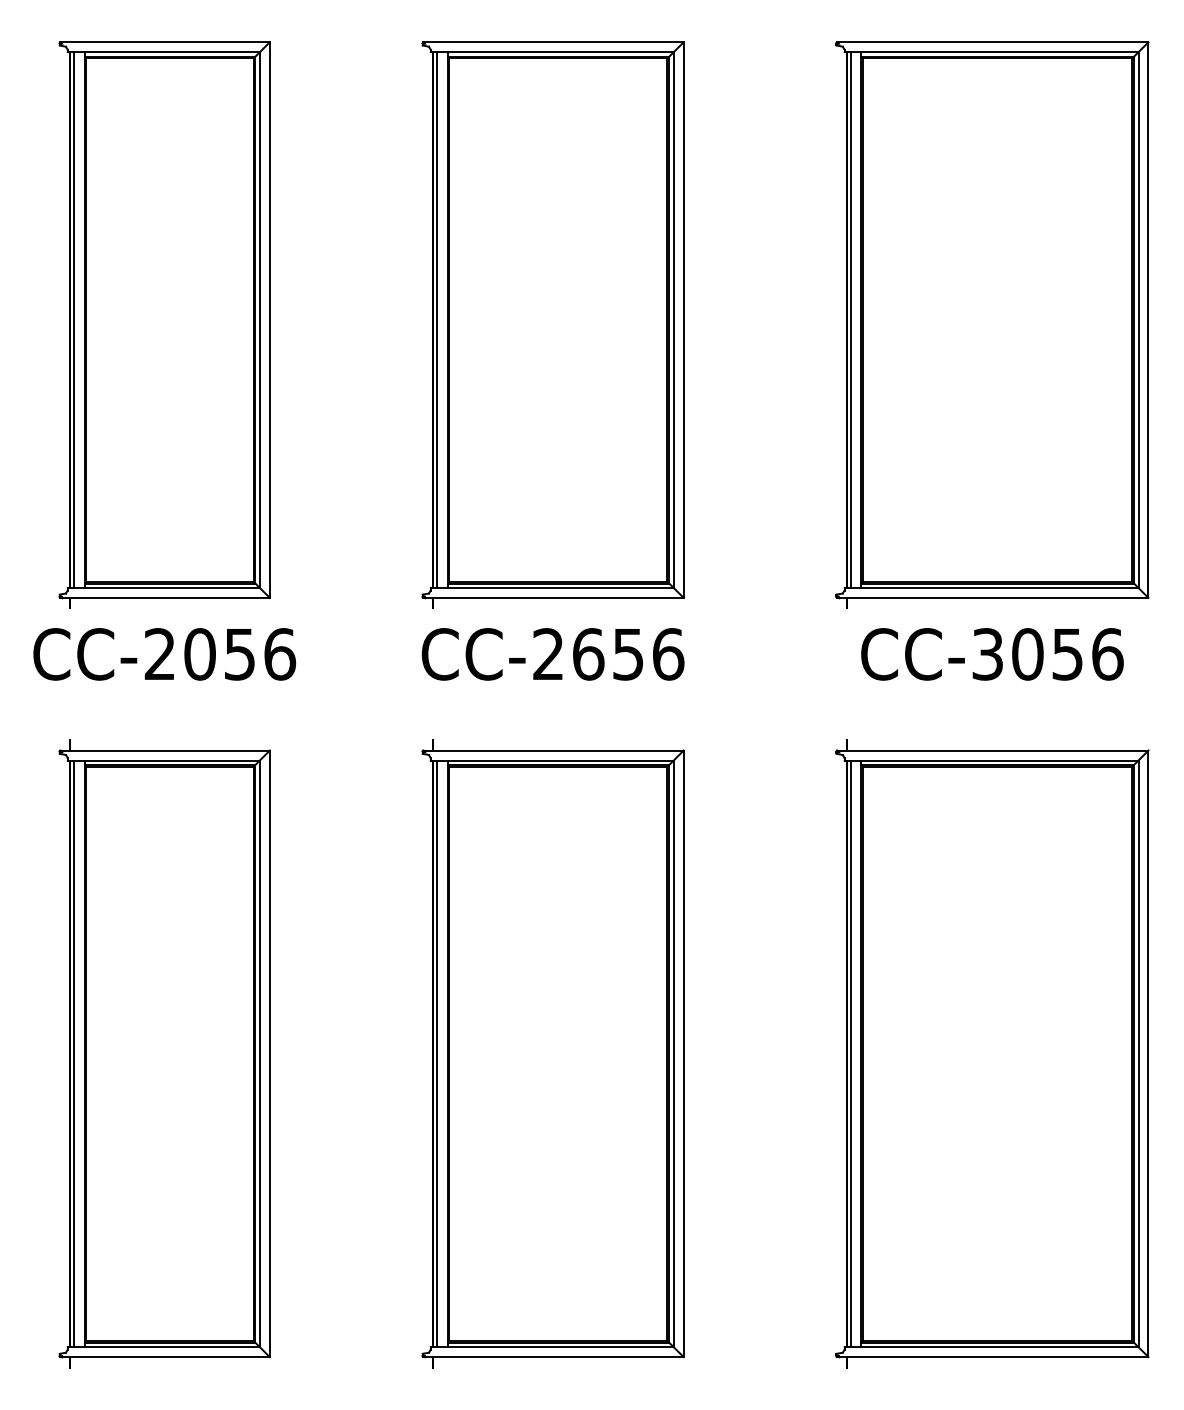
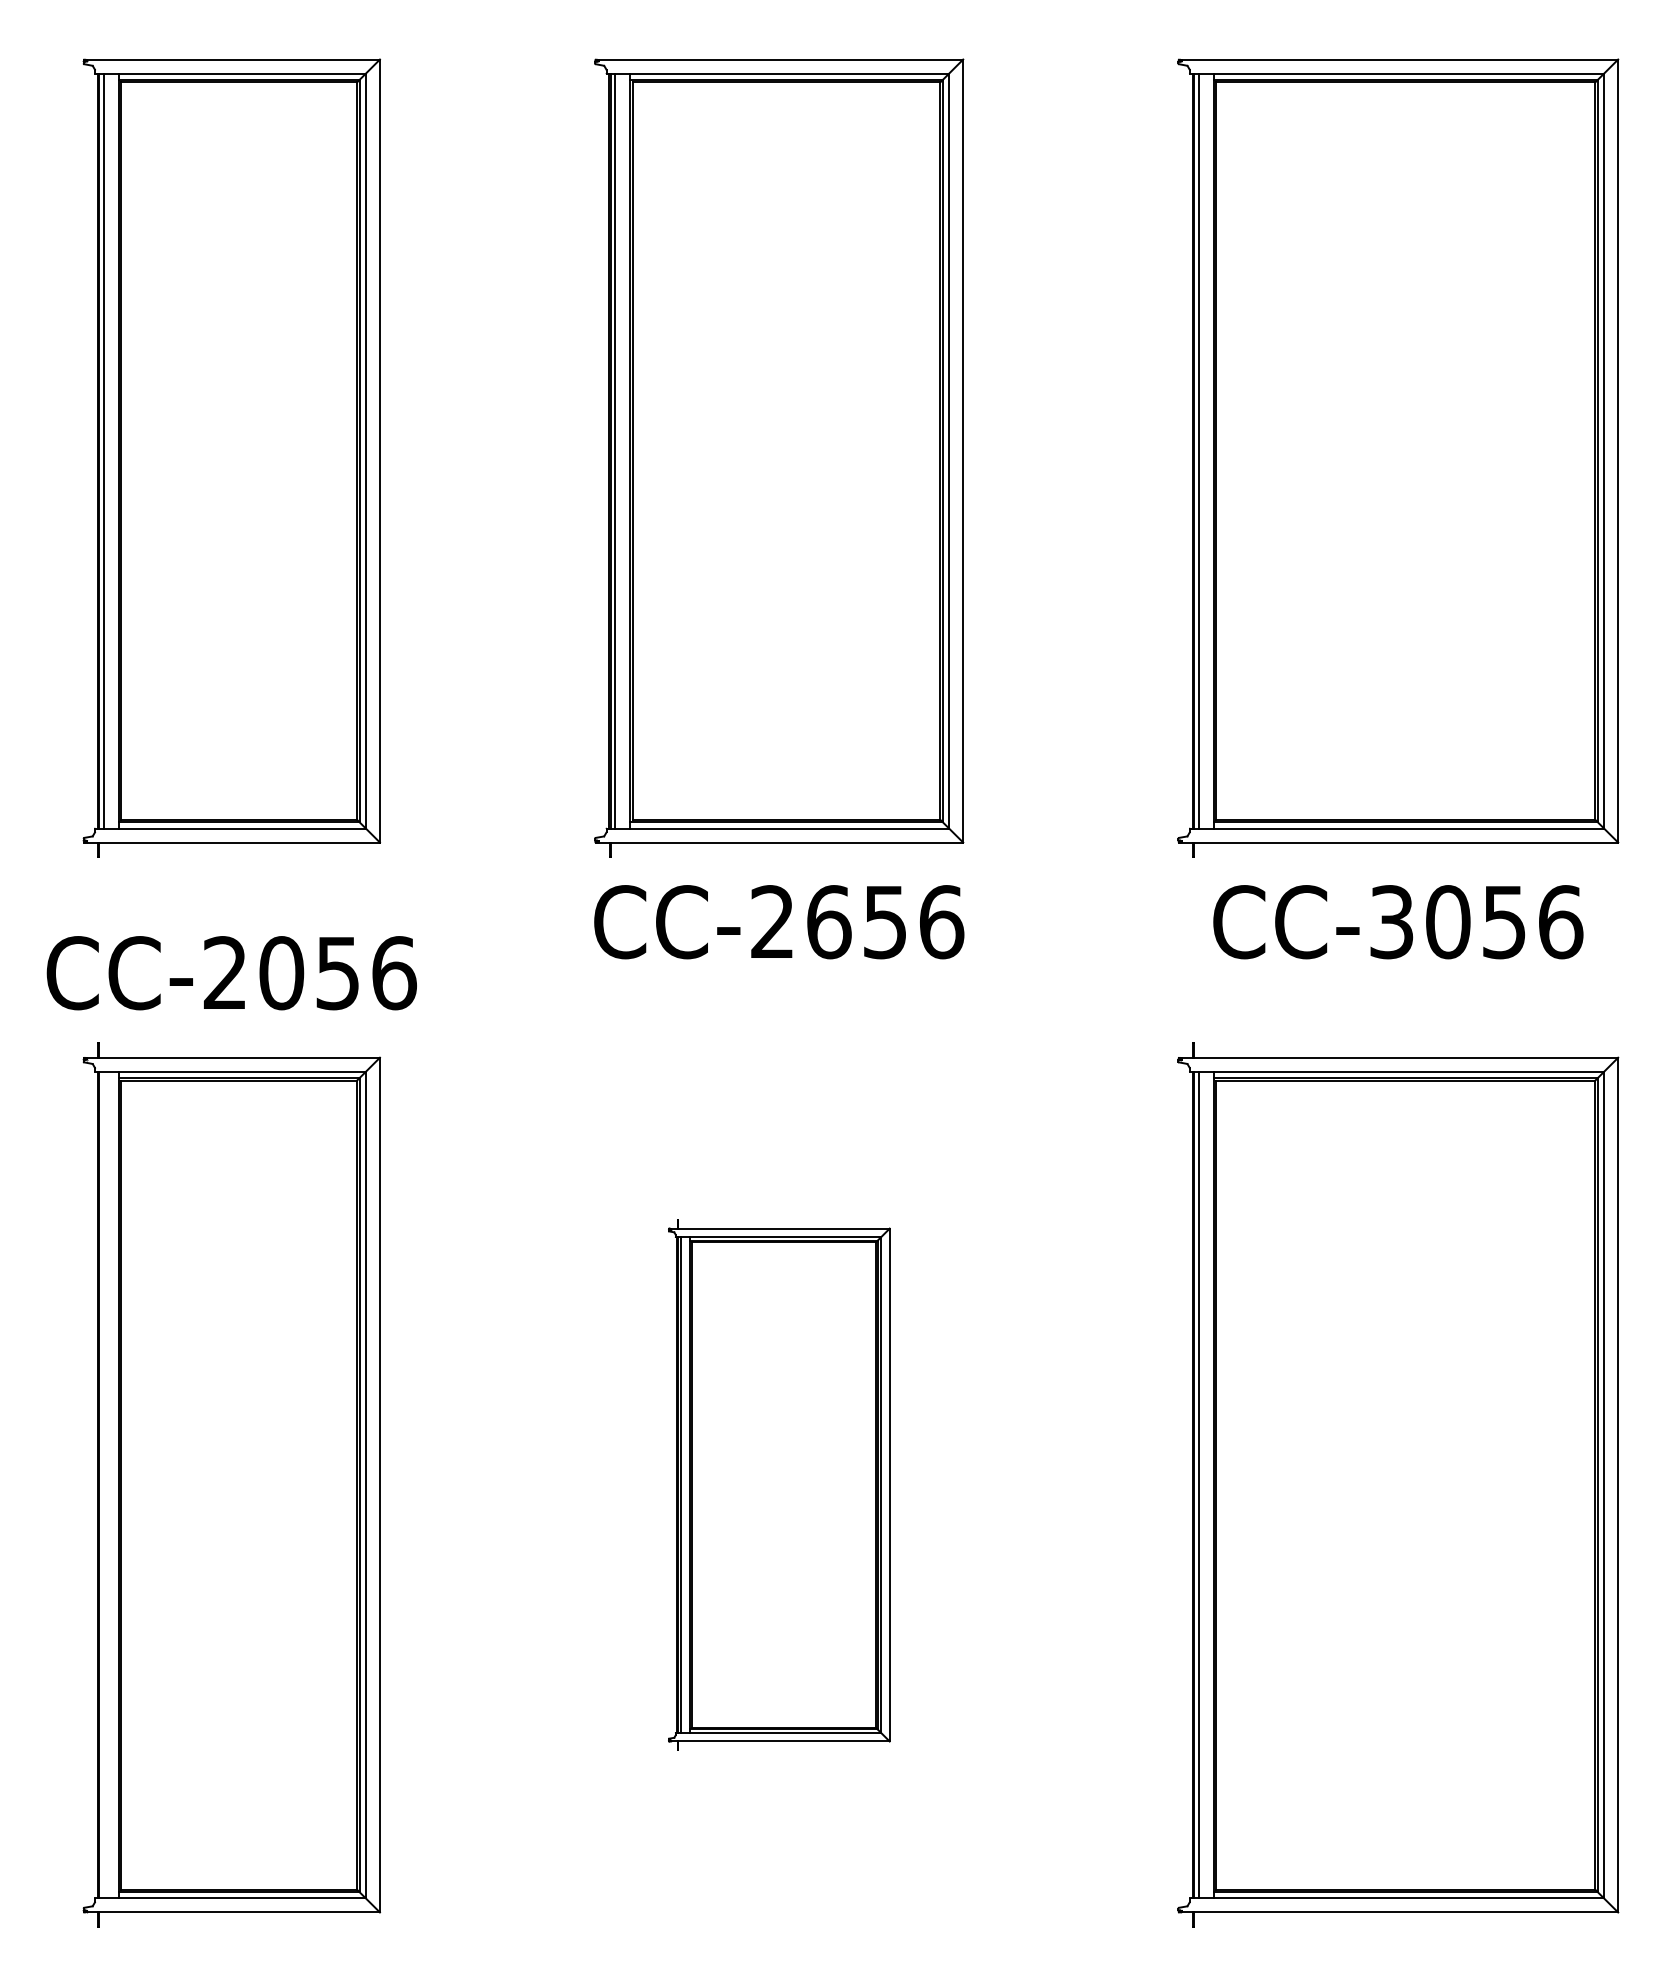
text: (164, 654) -> (231, 973), moved
line: (73, 1053) -> (103, 1484), removed
part: (553, 1053) -> (779, 1484), size x0.6

